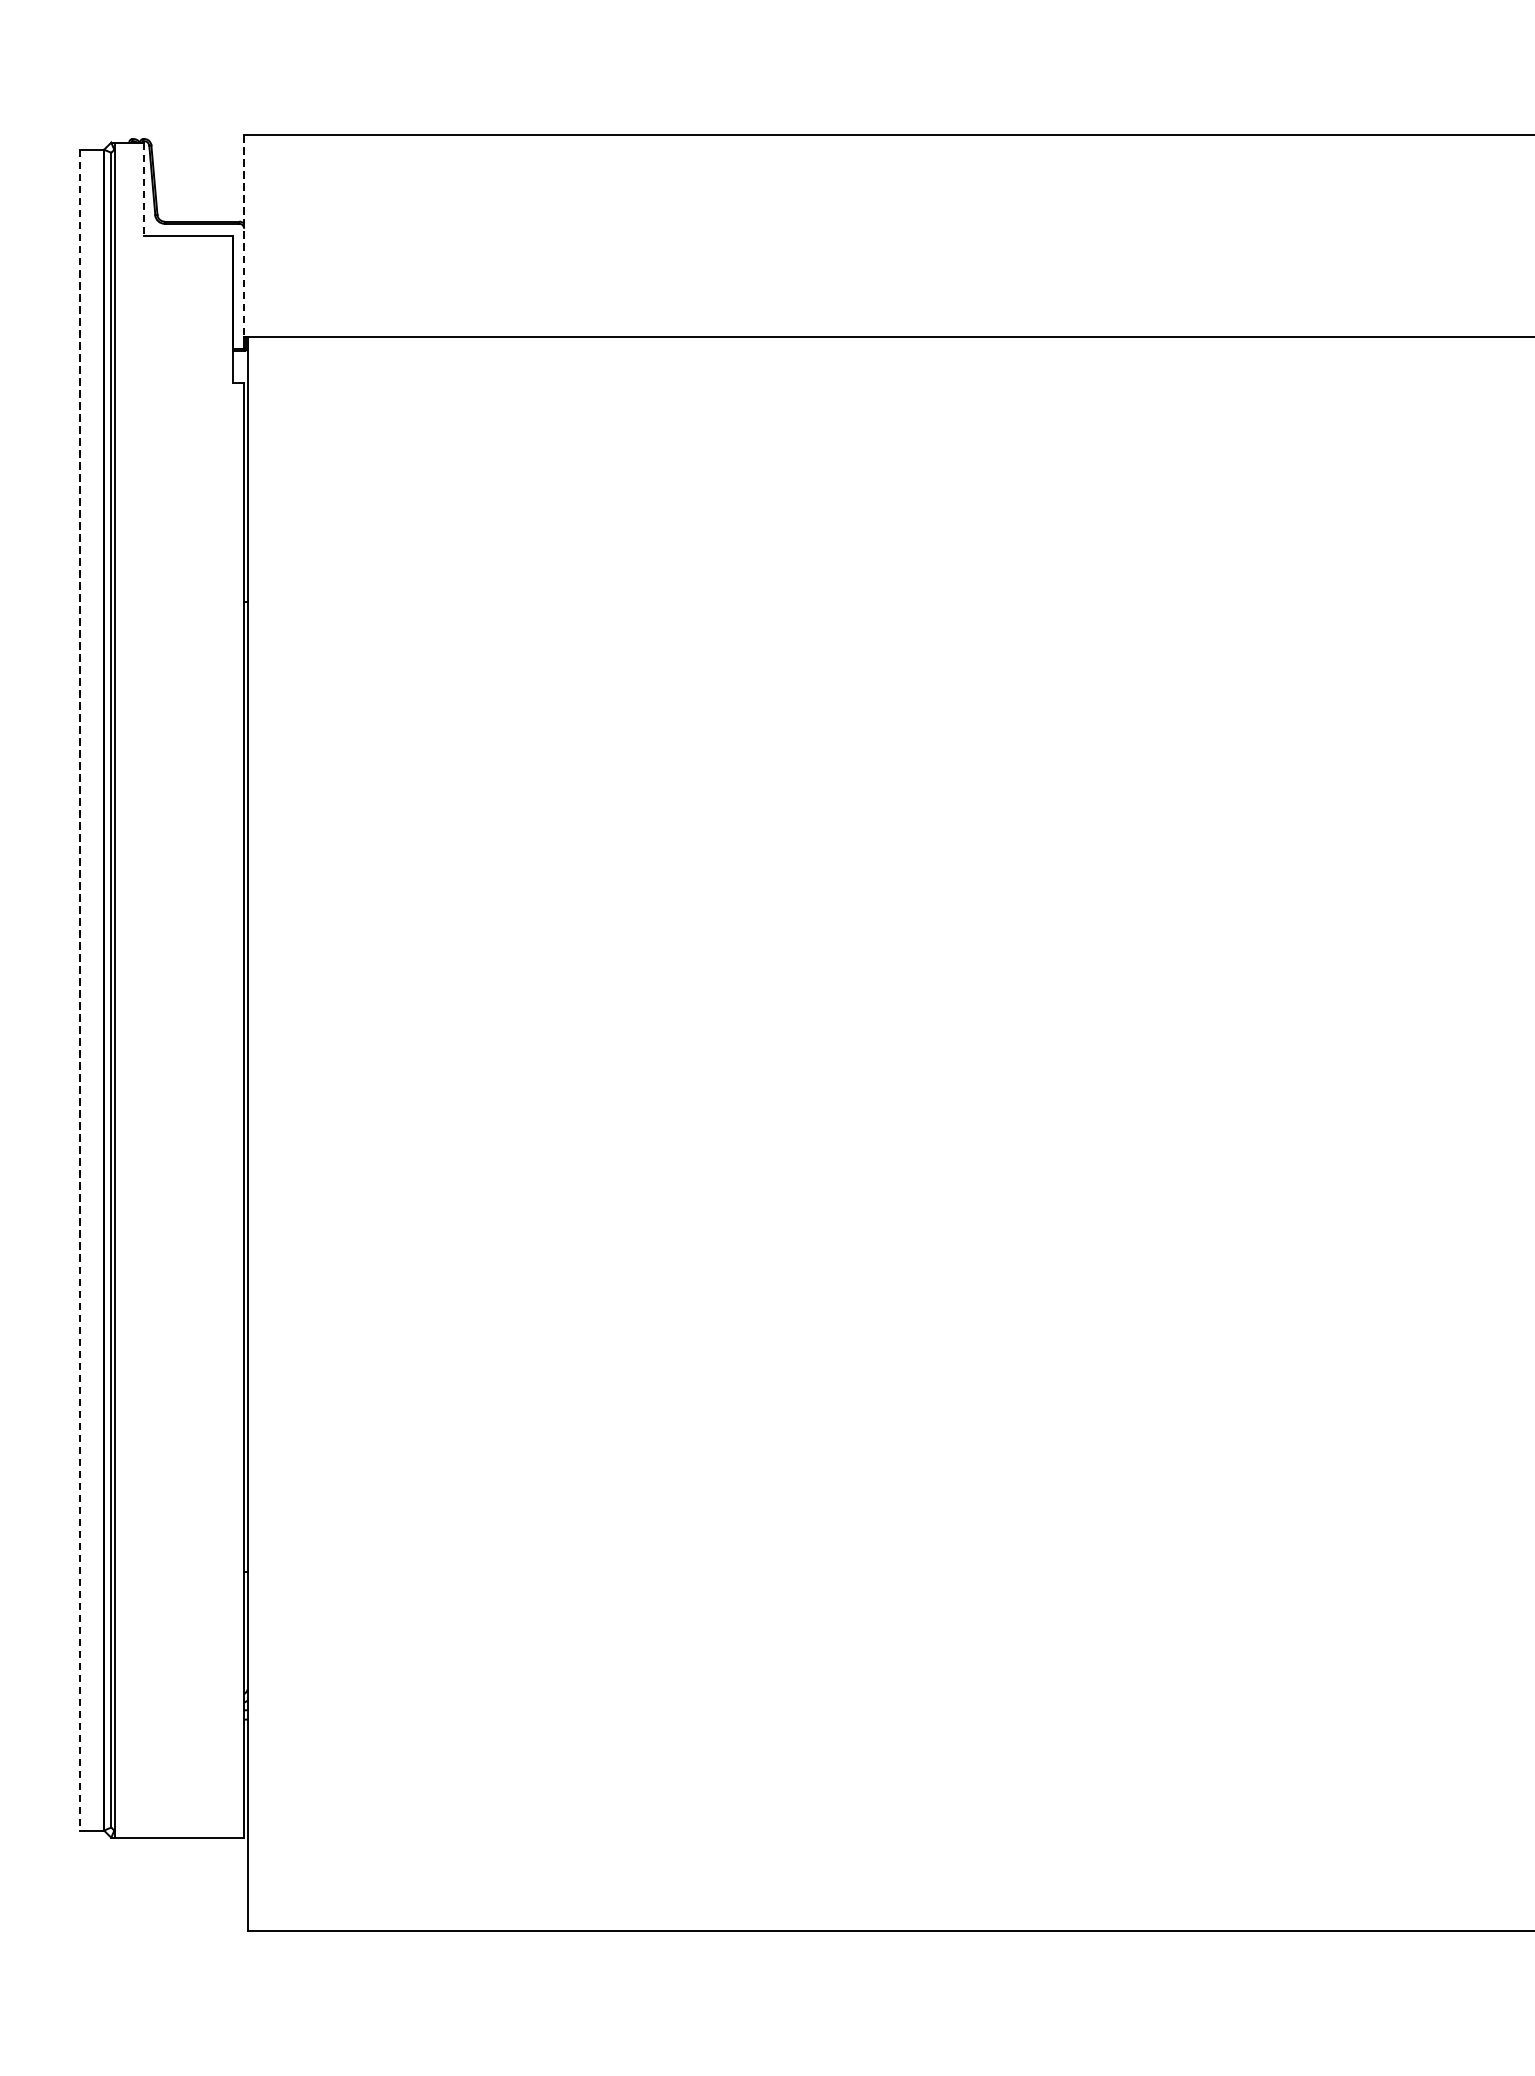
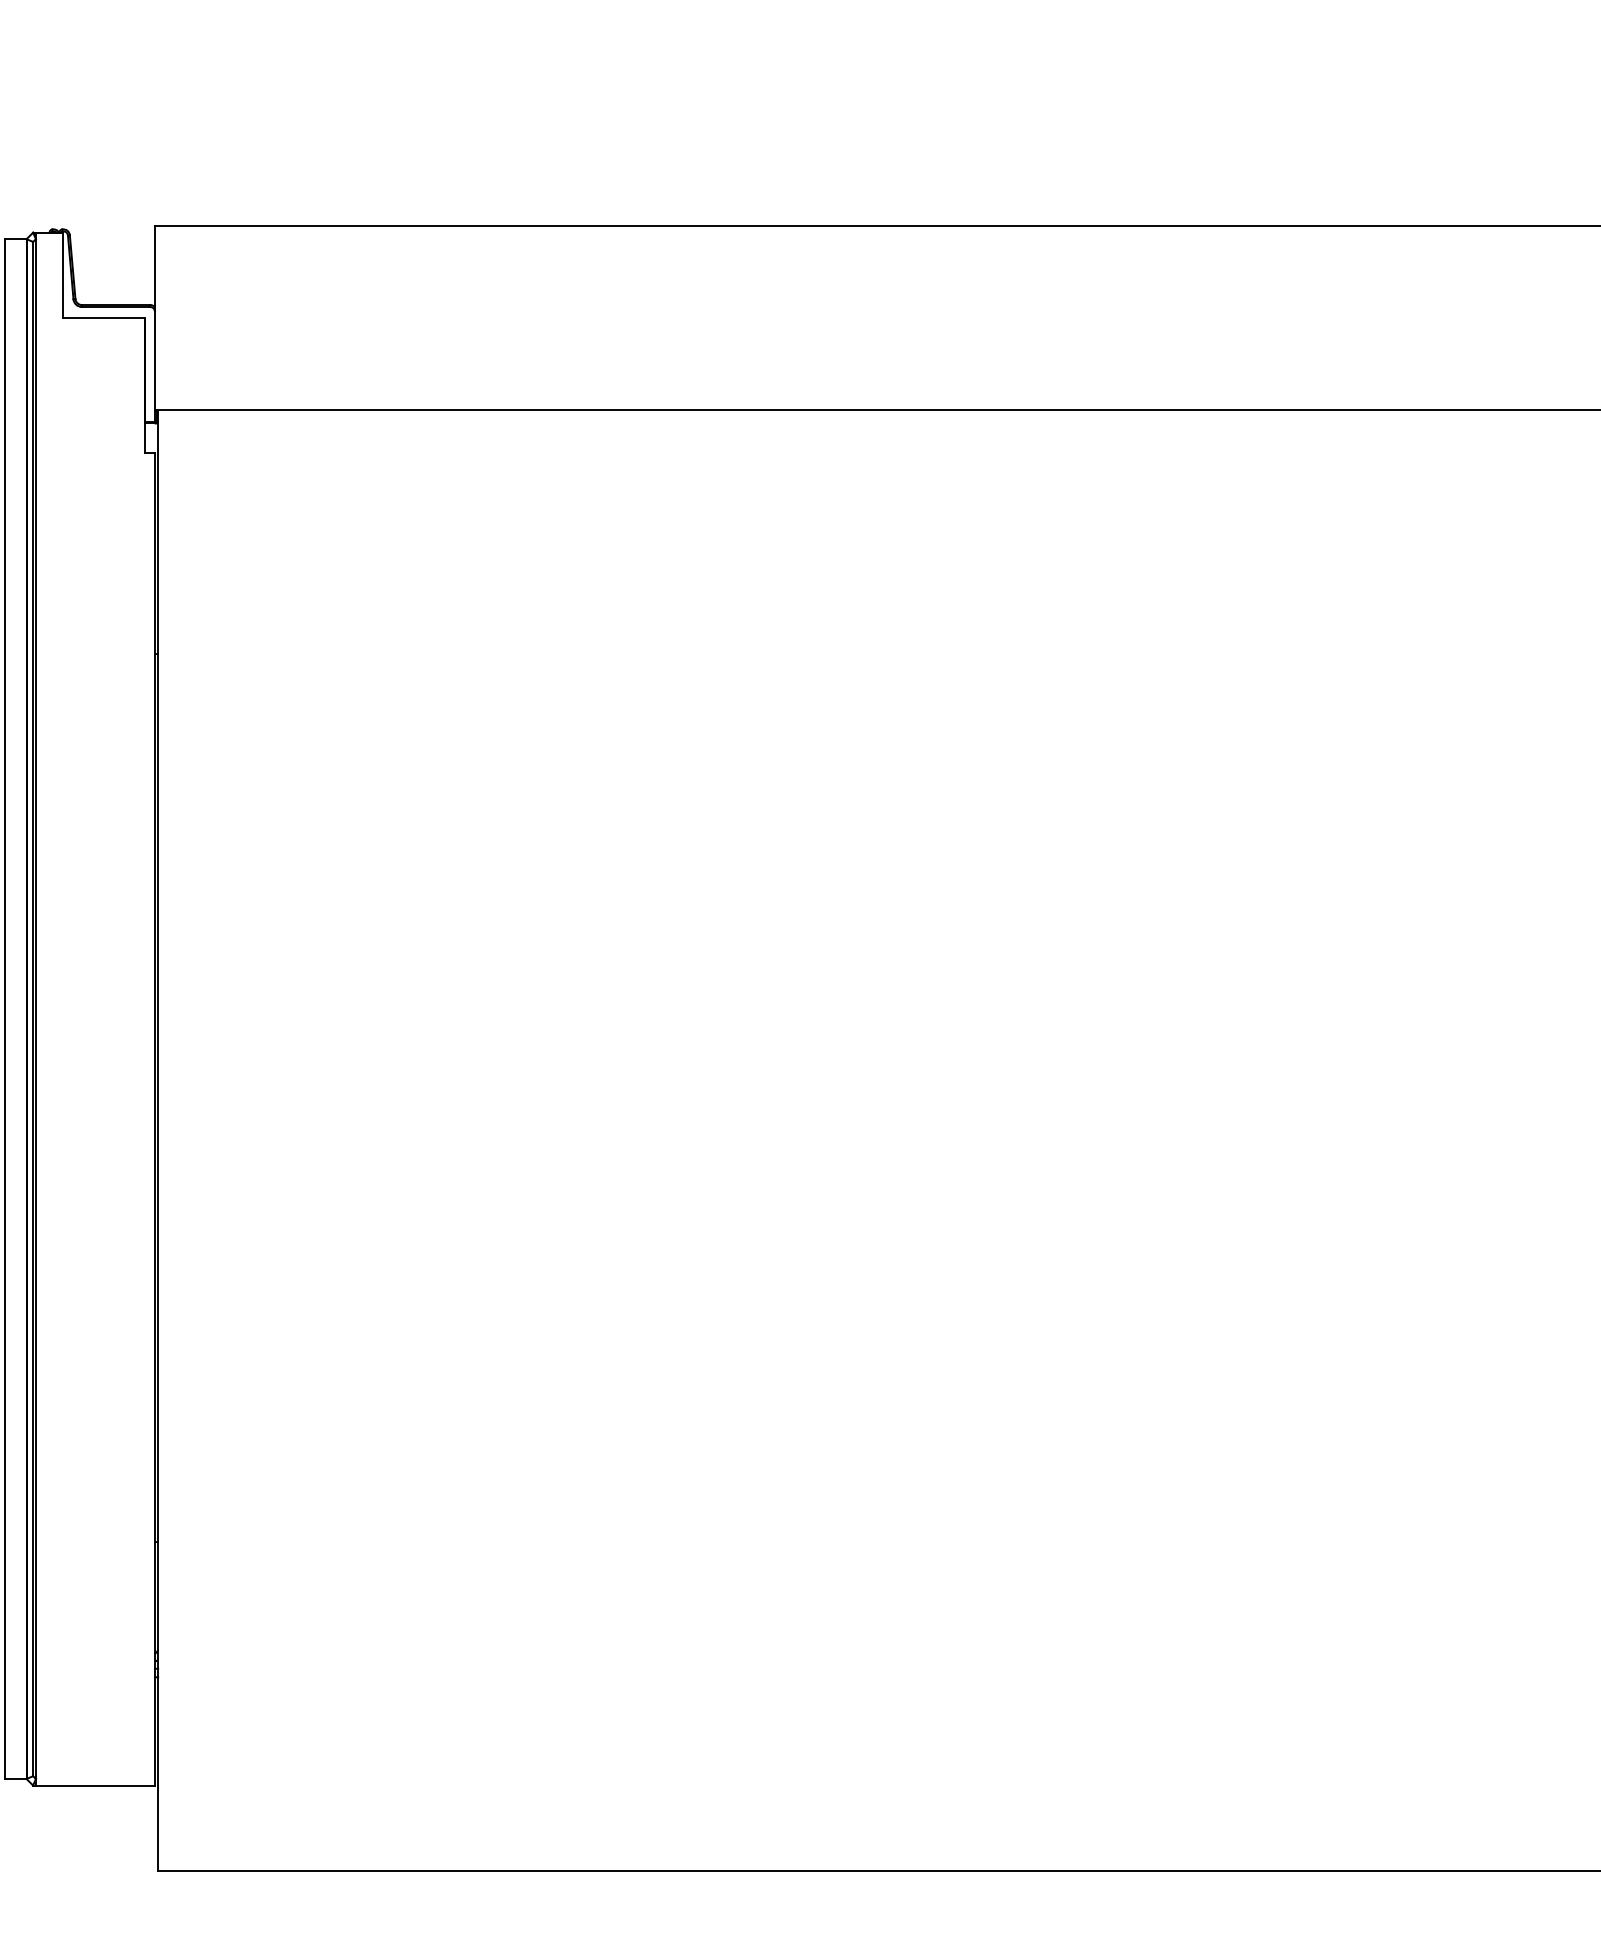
line: (143, 189) -> (62, 275), dashed -> solid
line: (243, 236) -> (154, 318), dashed -> solid
line: (80, 990) -> (4, 1009), dashed -> solid

